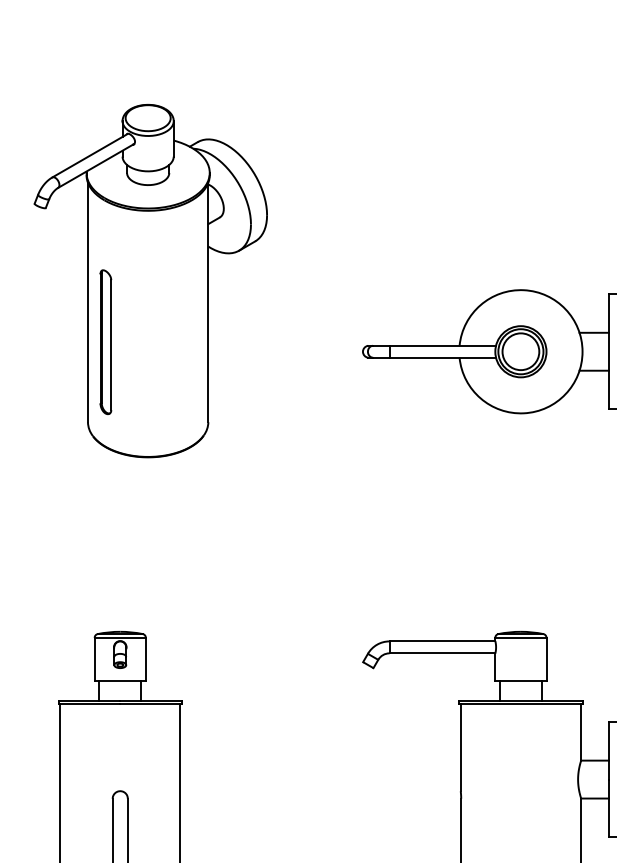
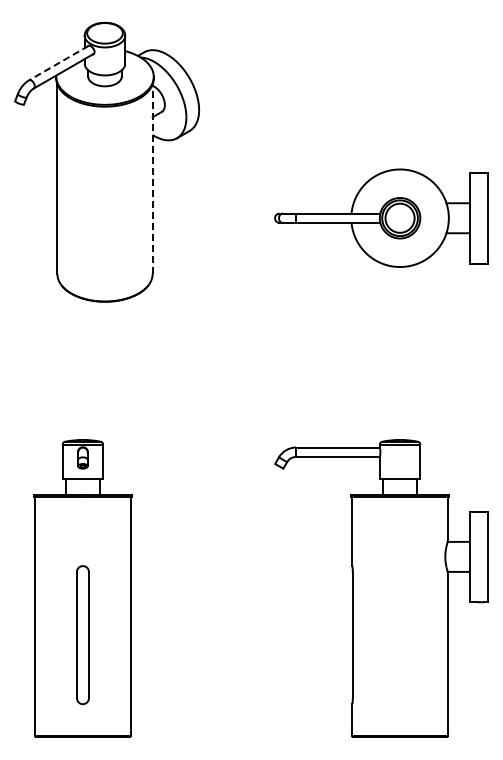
line: (89, 156) -> (58, 63), solid -> dashed
line: (208, 302) -> (152, 179), solid -> dashed
part: (105, 341) -> (71, 210), removed

